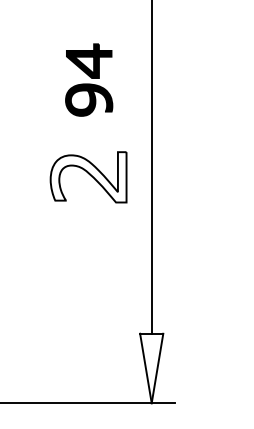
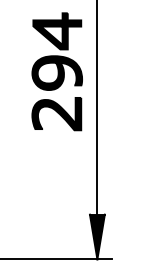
part: (88, 79) -> (56, 51), size x1.67
fill: (88, 176) -> (56, 113), added
fill: (150, 367) -> (96, 236), added

